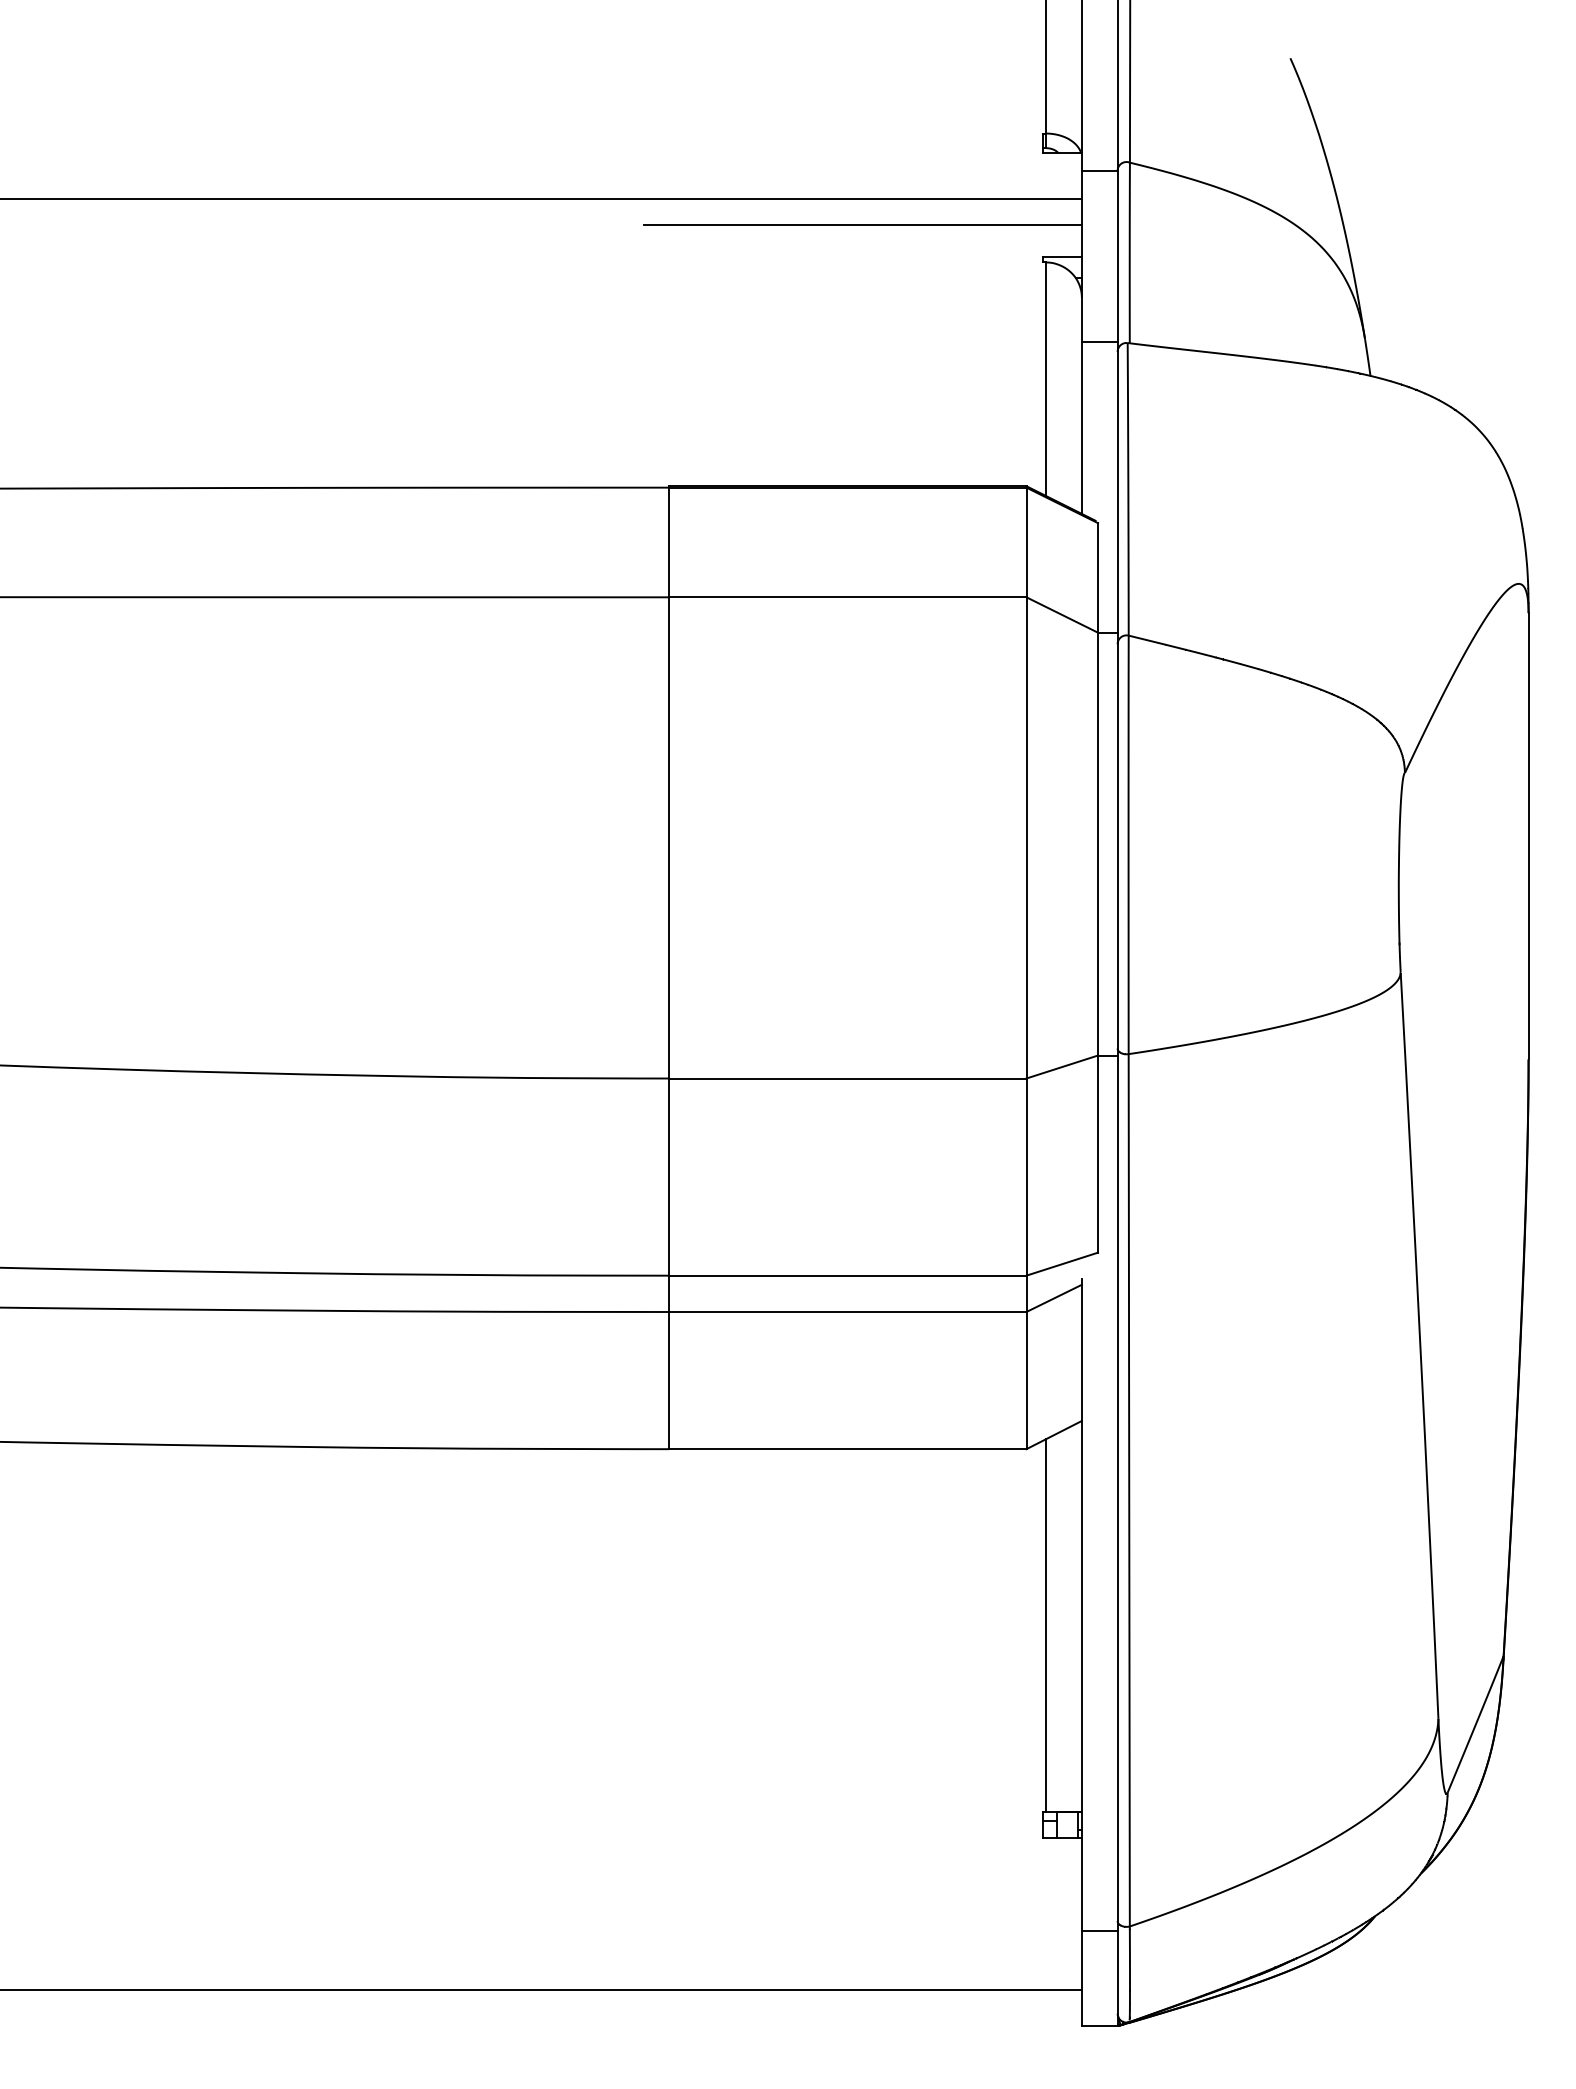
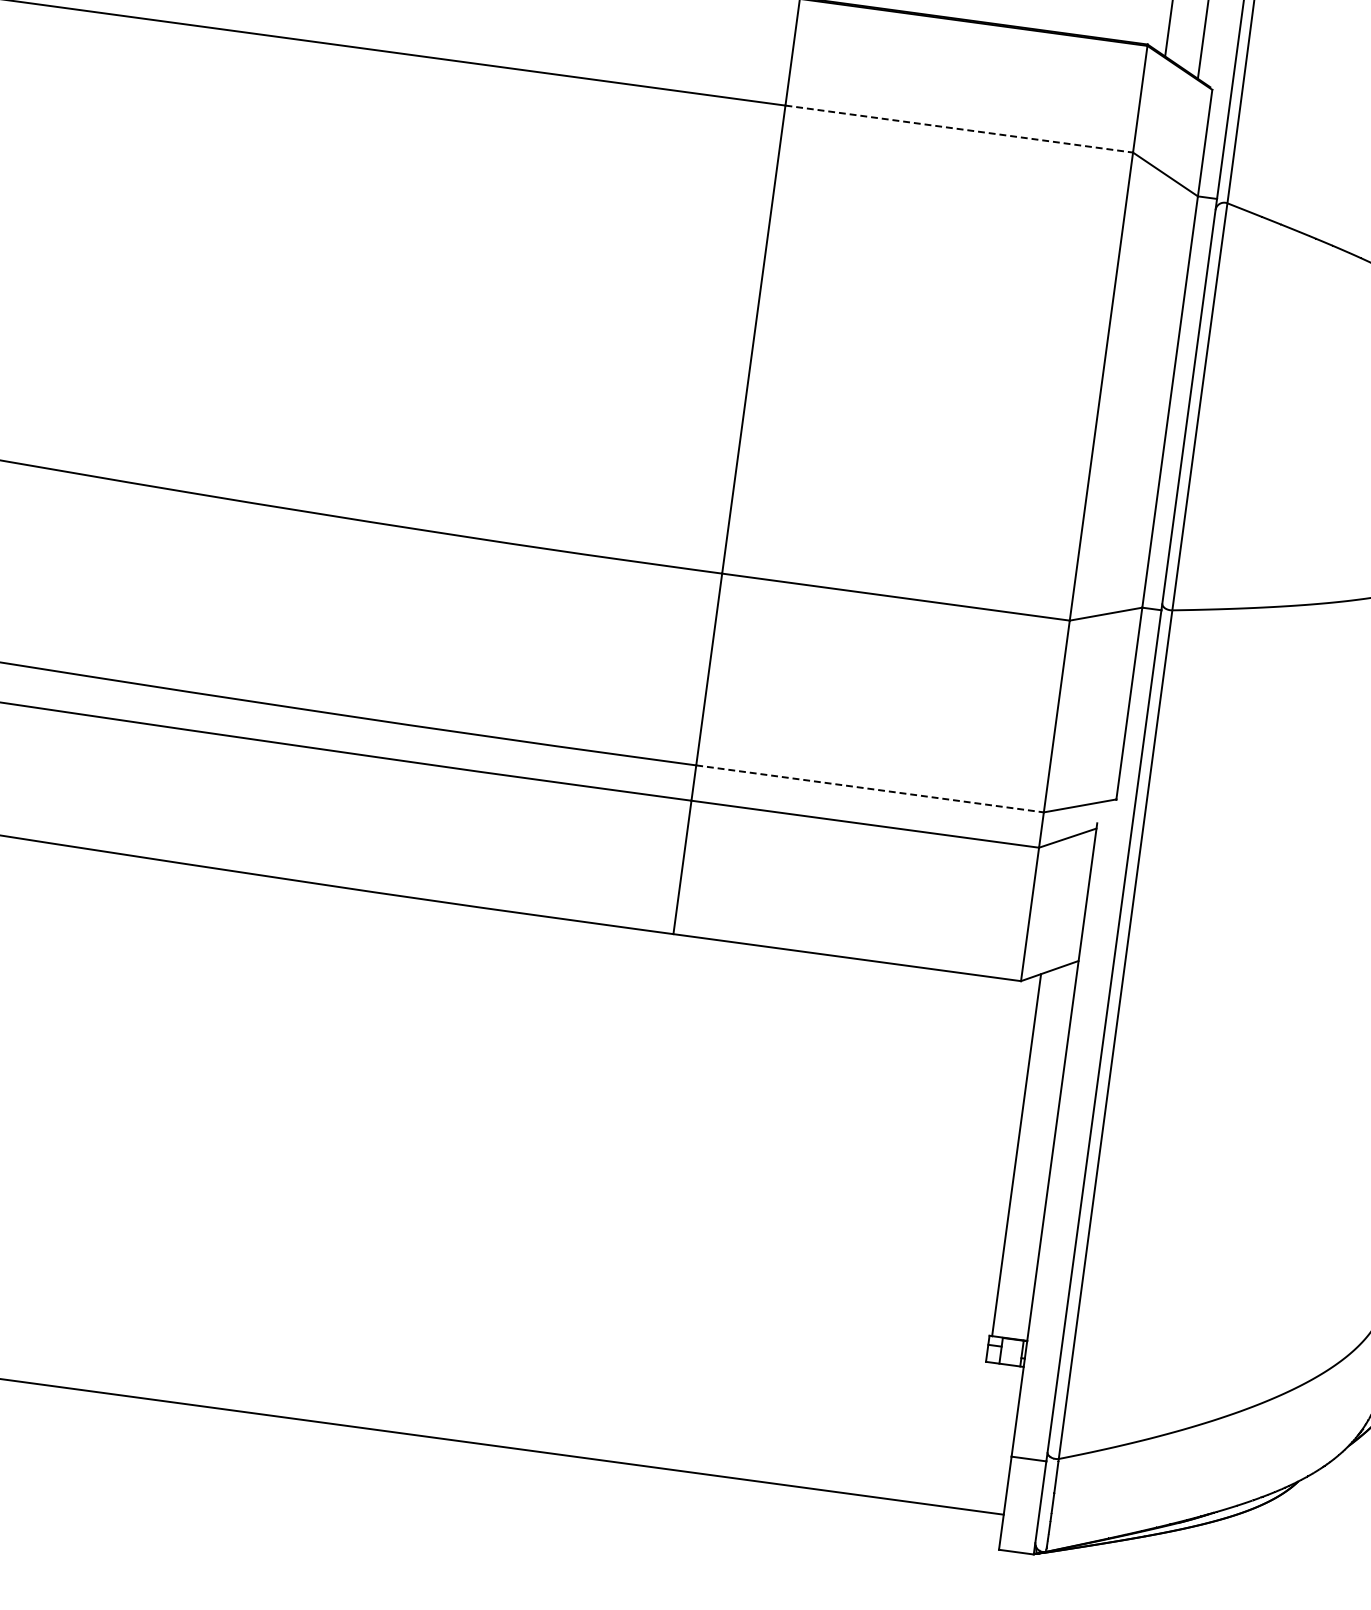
line: (847, 597) -> (958, 129), solid -> dashed
line: (847, 1275) -> (869, 788), solid -> dashed

